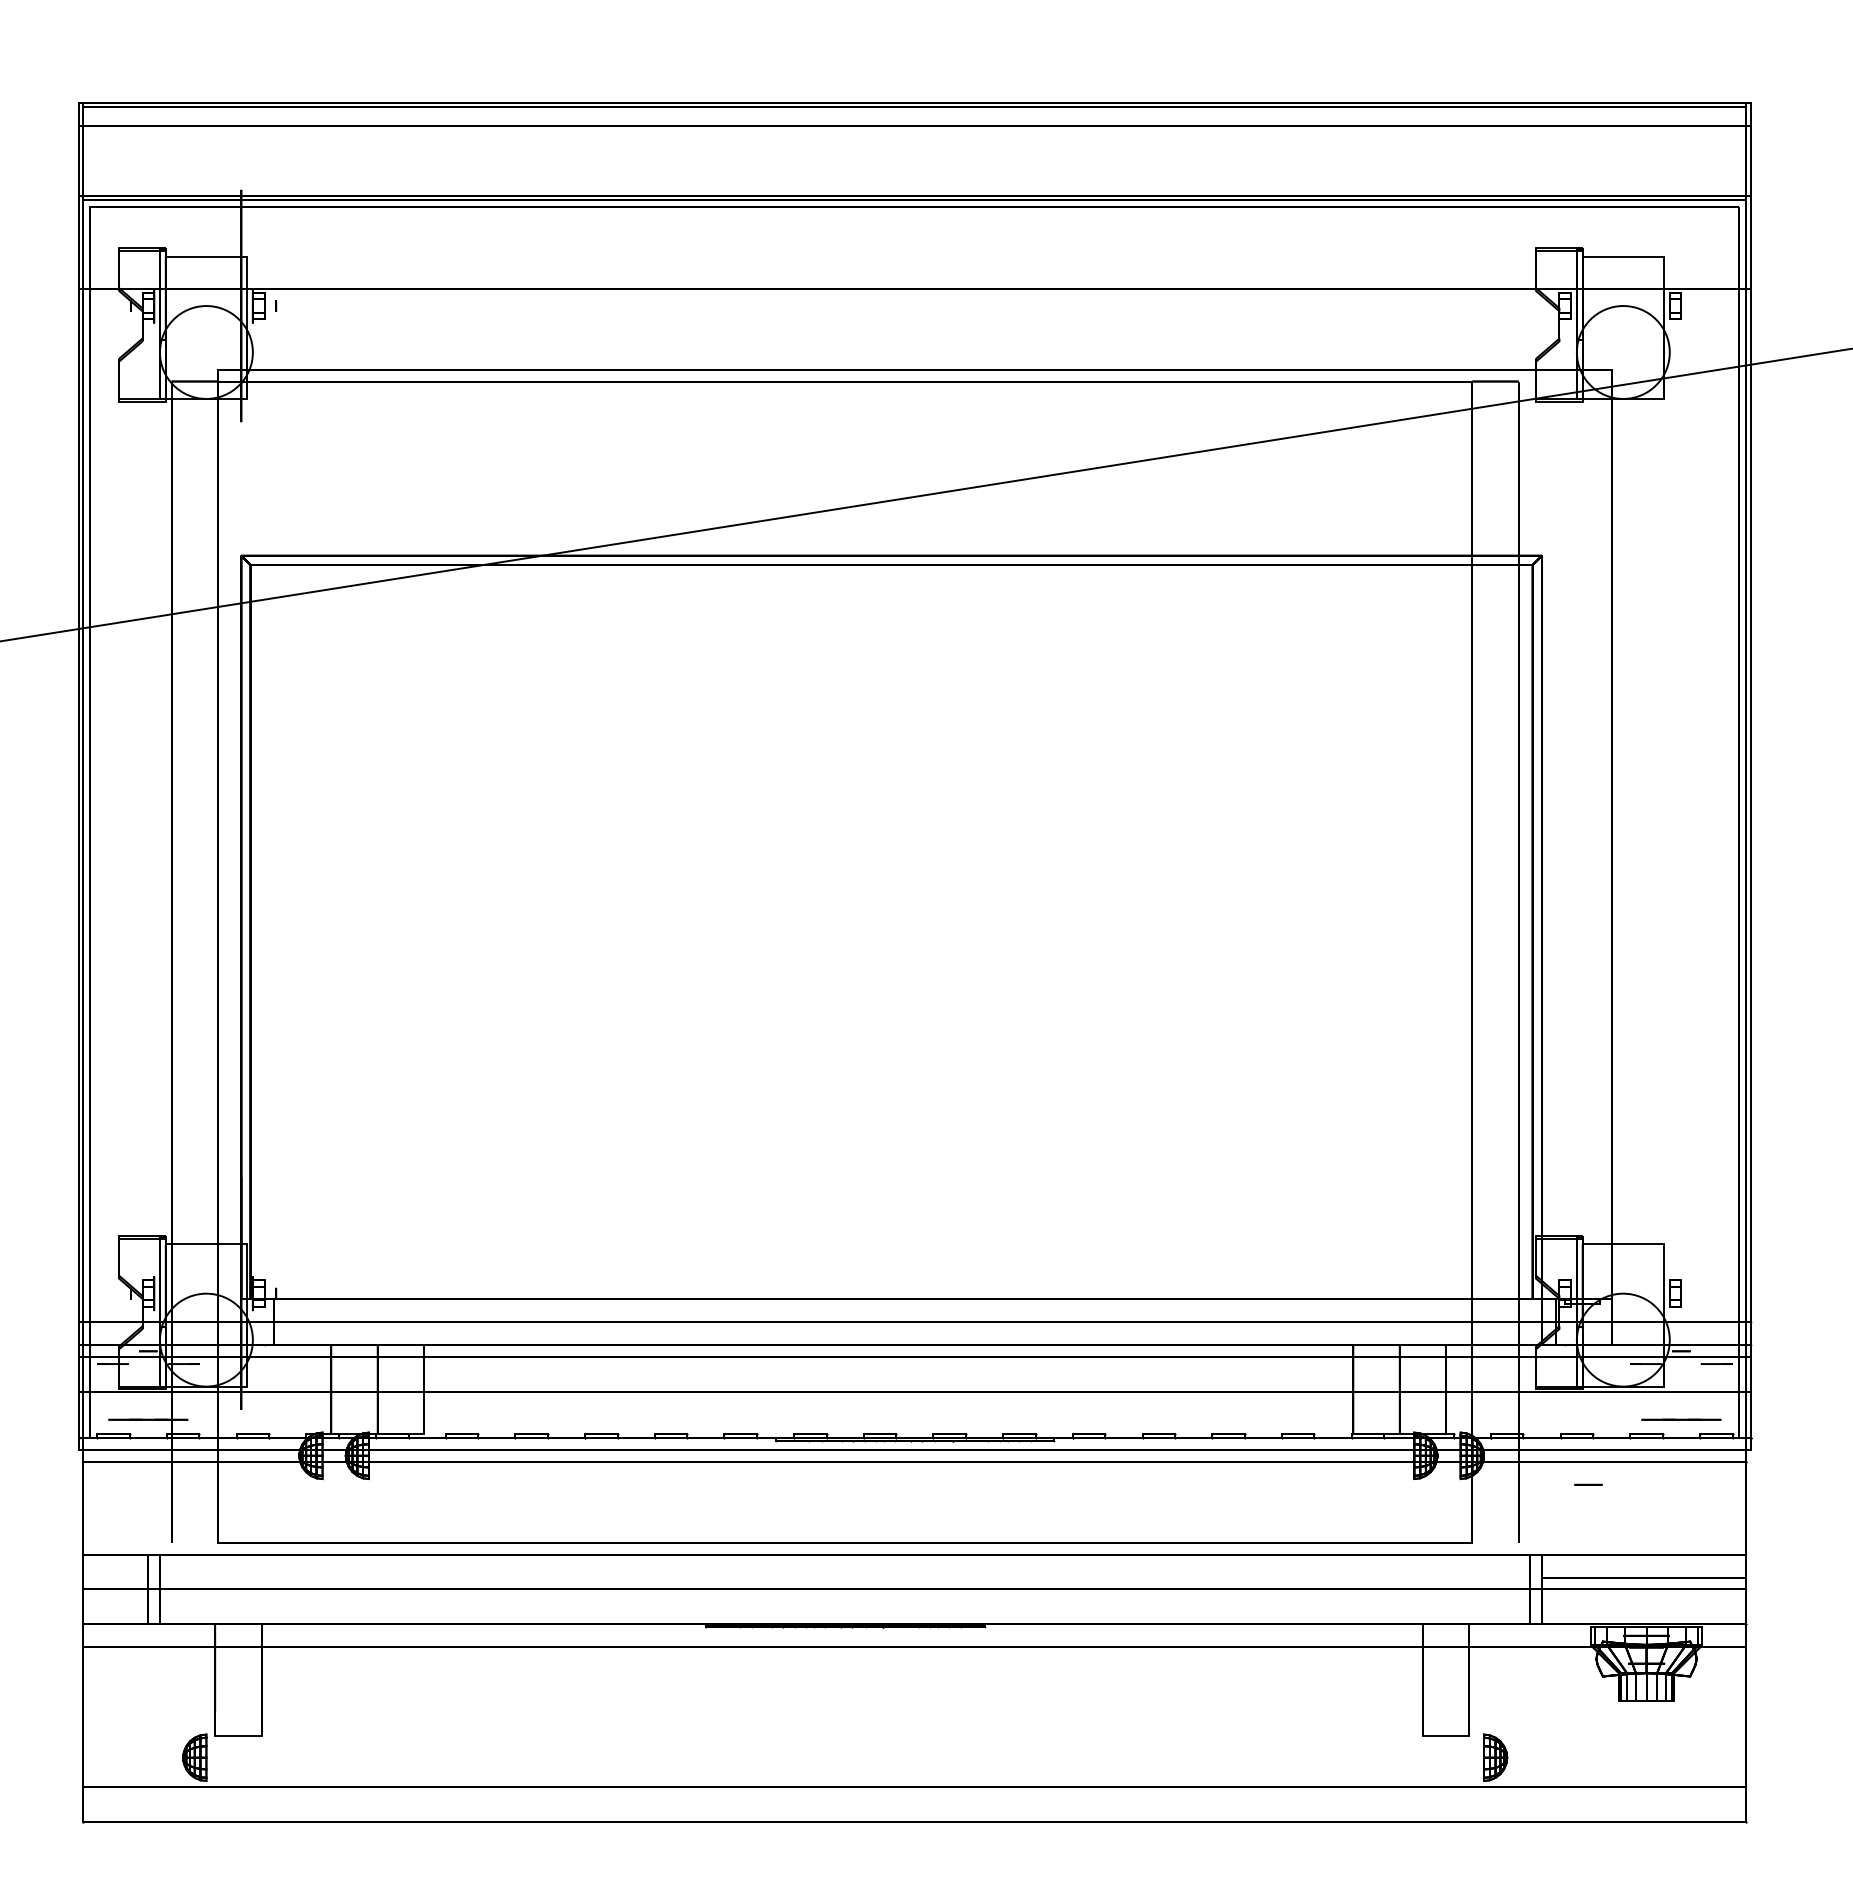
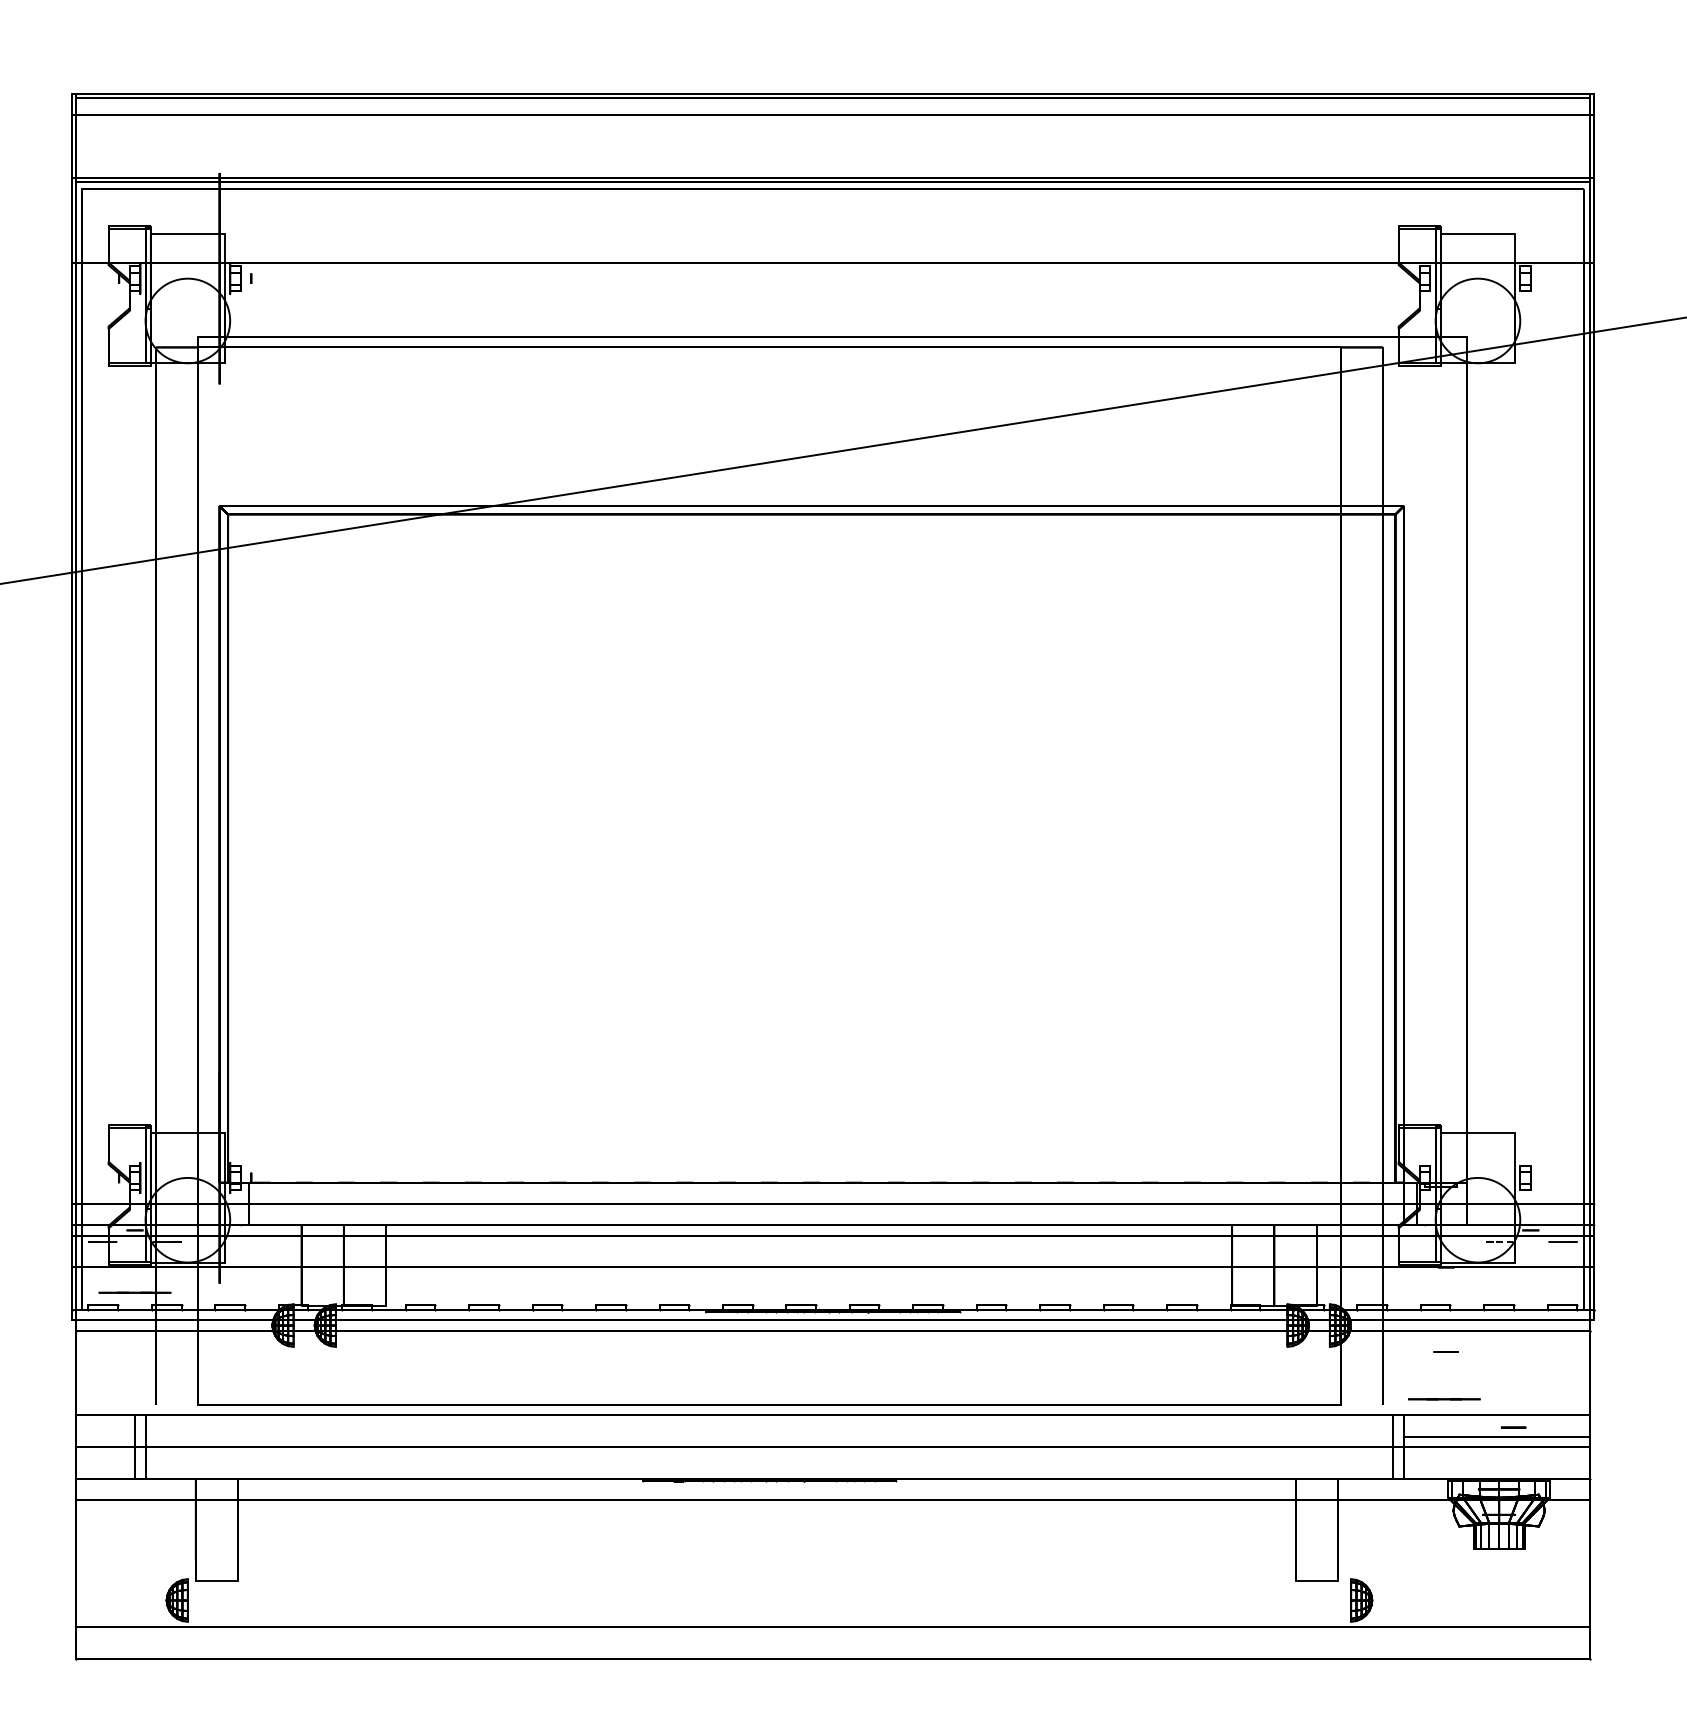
arc: (1637, 1364) -> (1490, 1242), solid -> dashed
line: (1681, 1419) -> (1444, 1399), moved
circle: (1662, 1567) -> (1513, 1427), added

